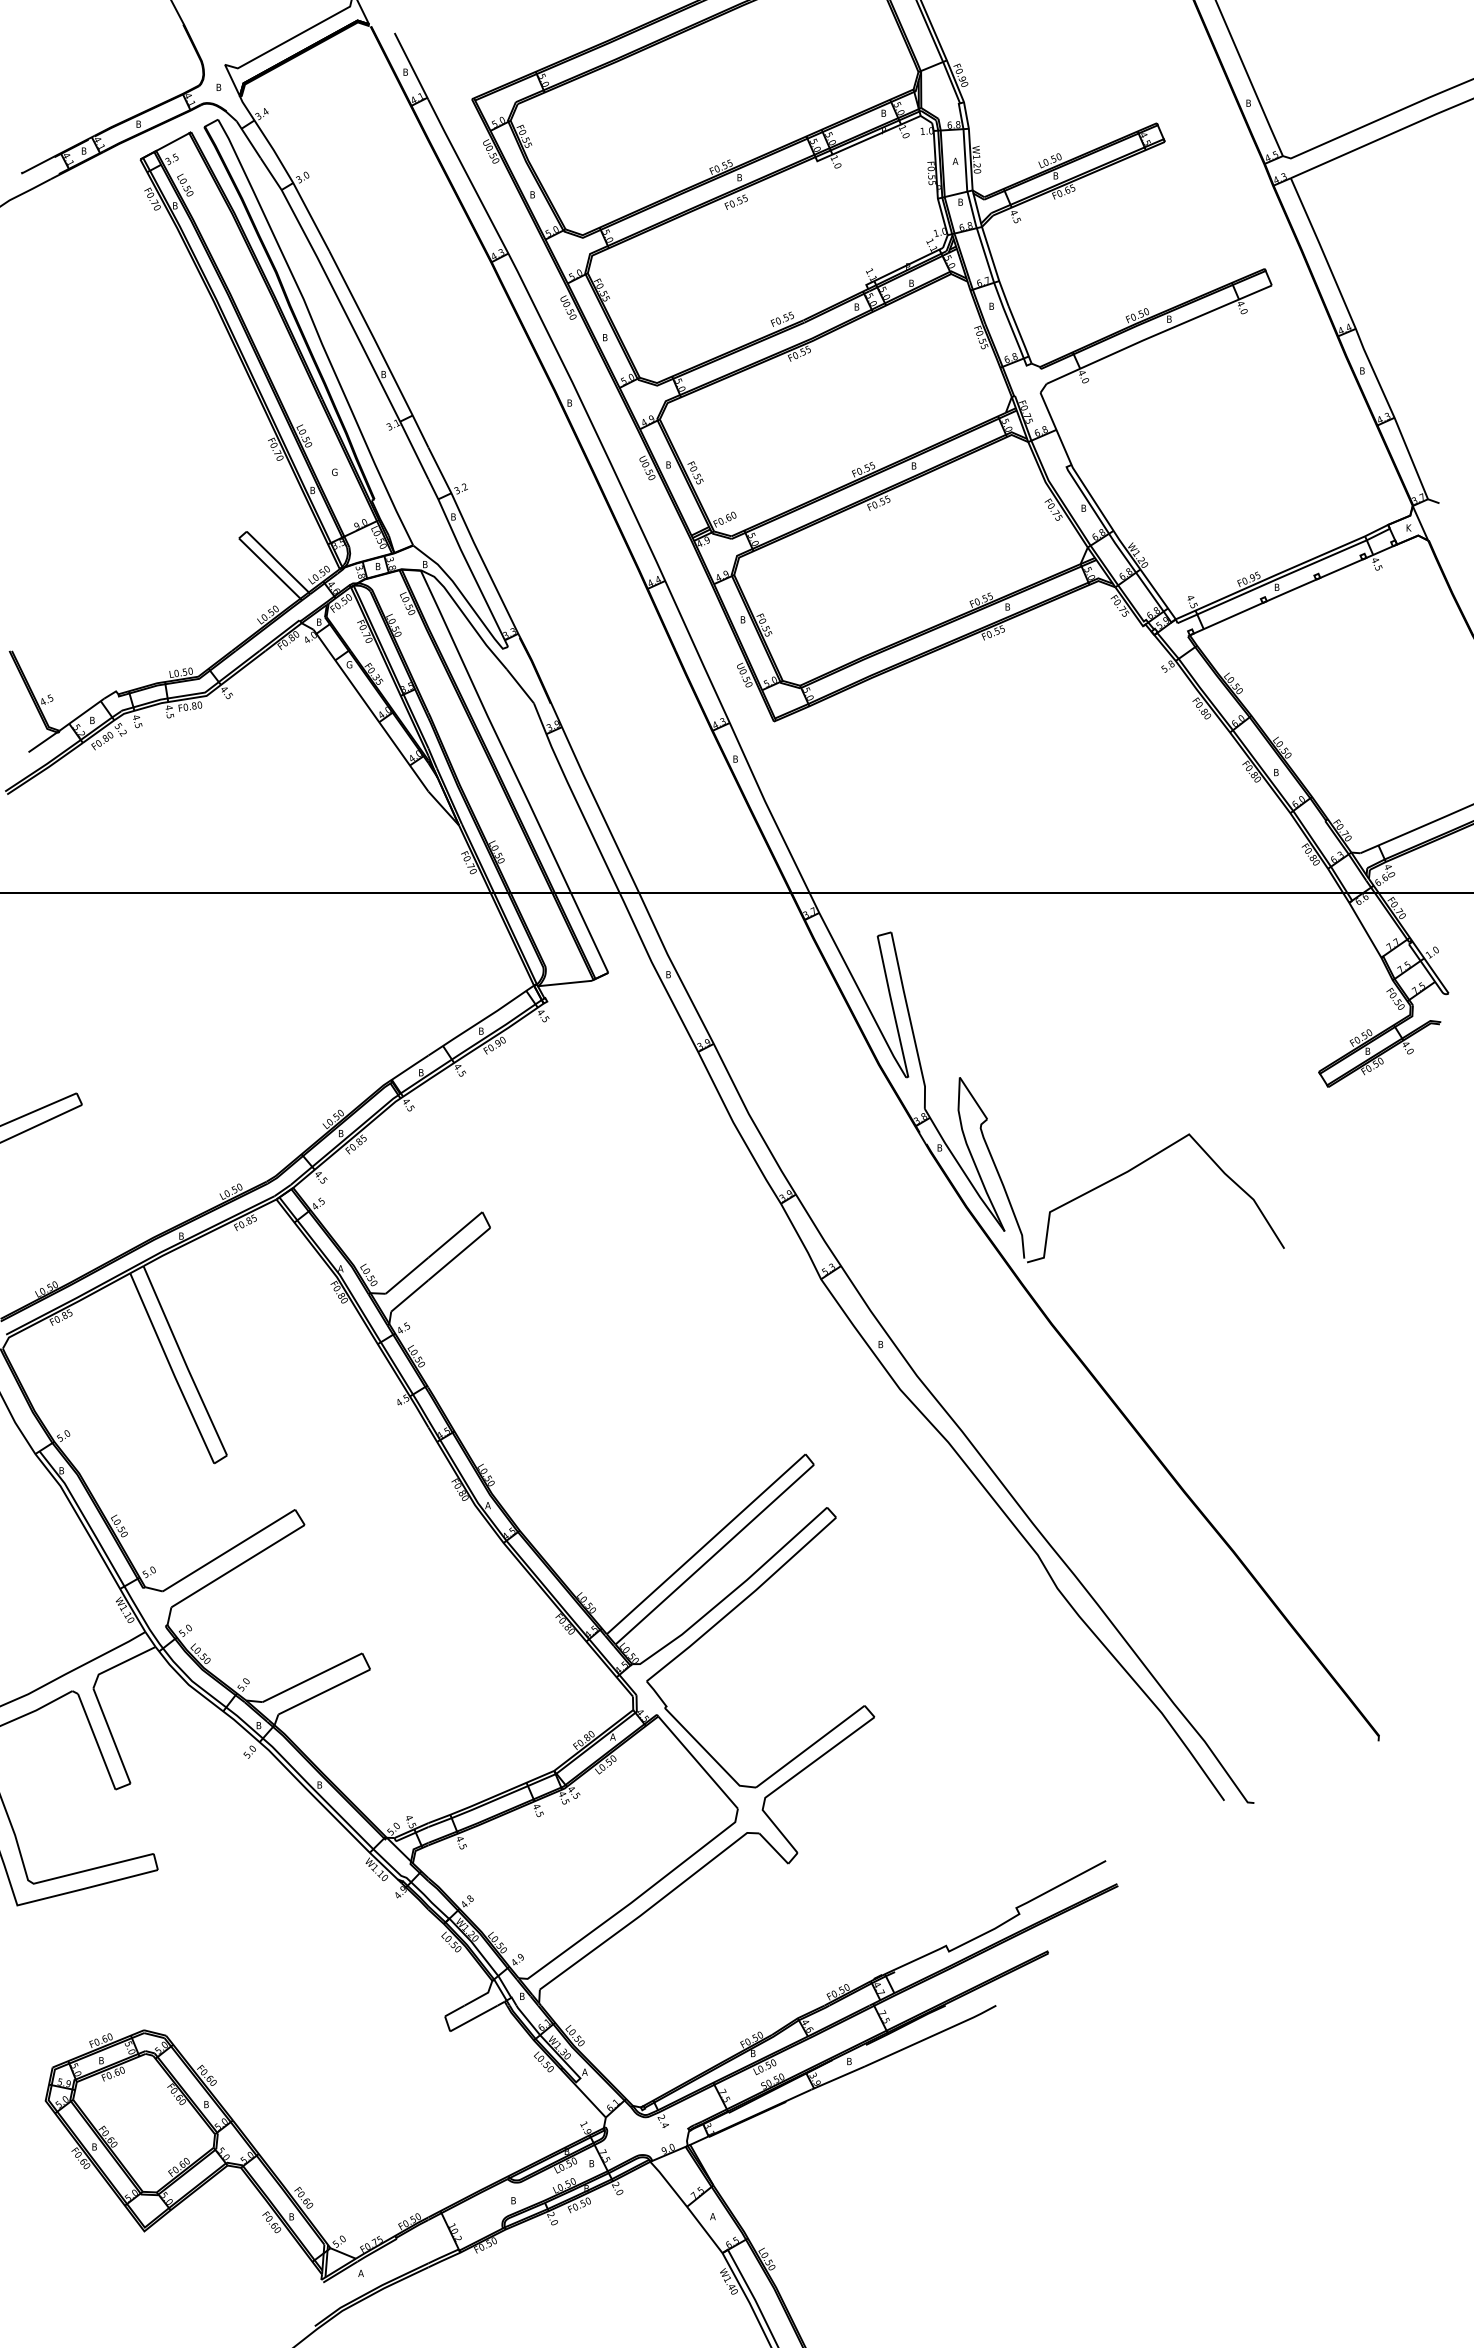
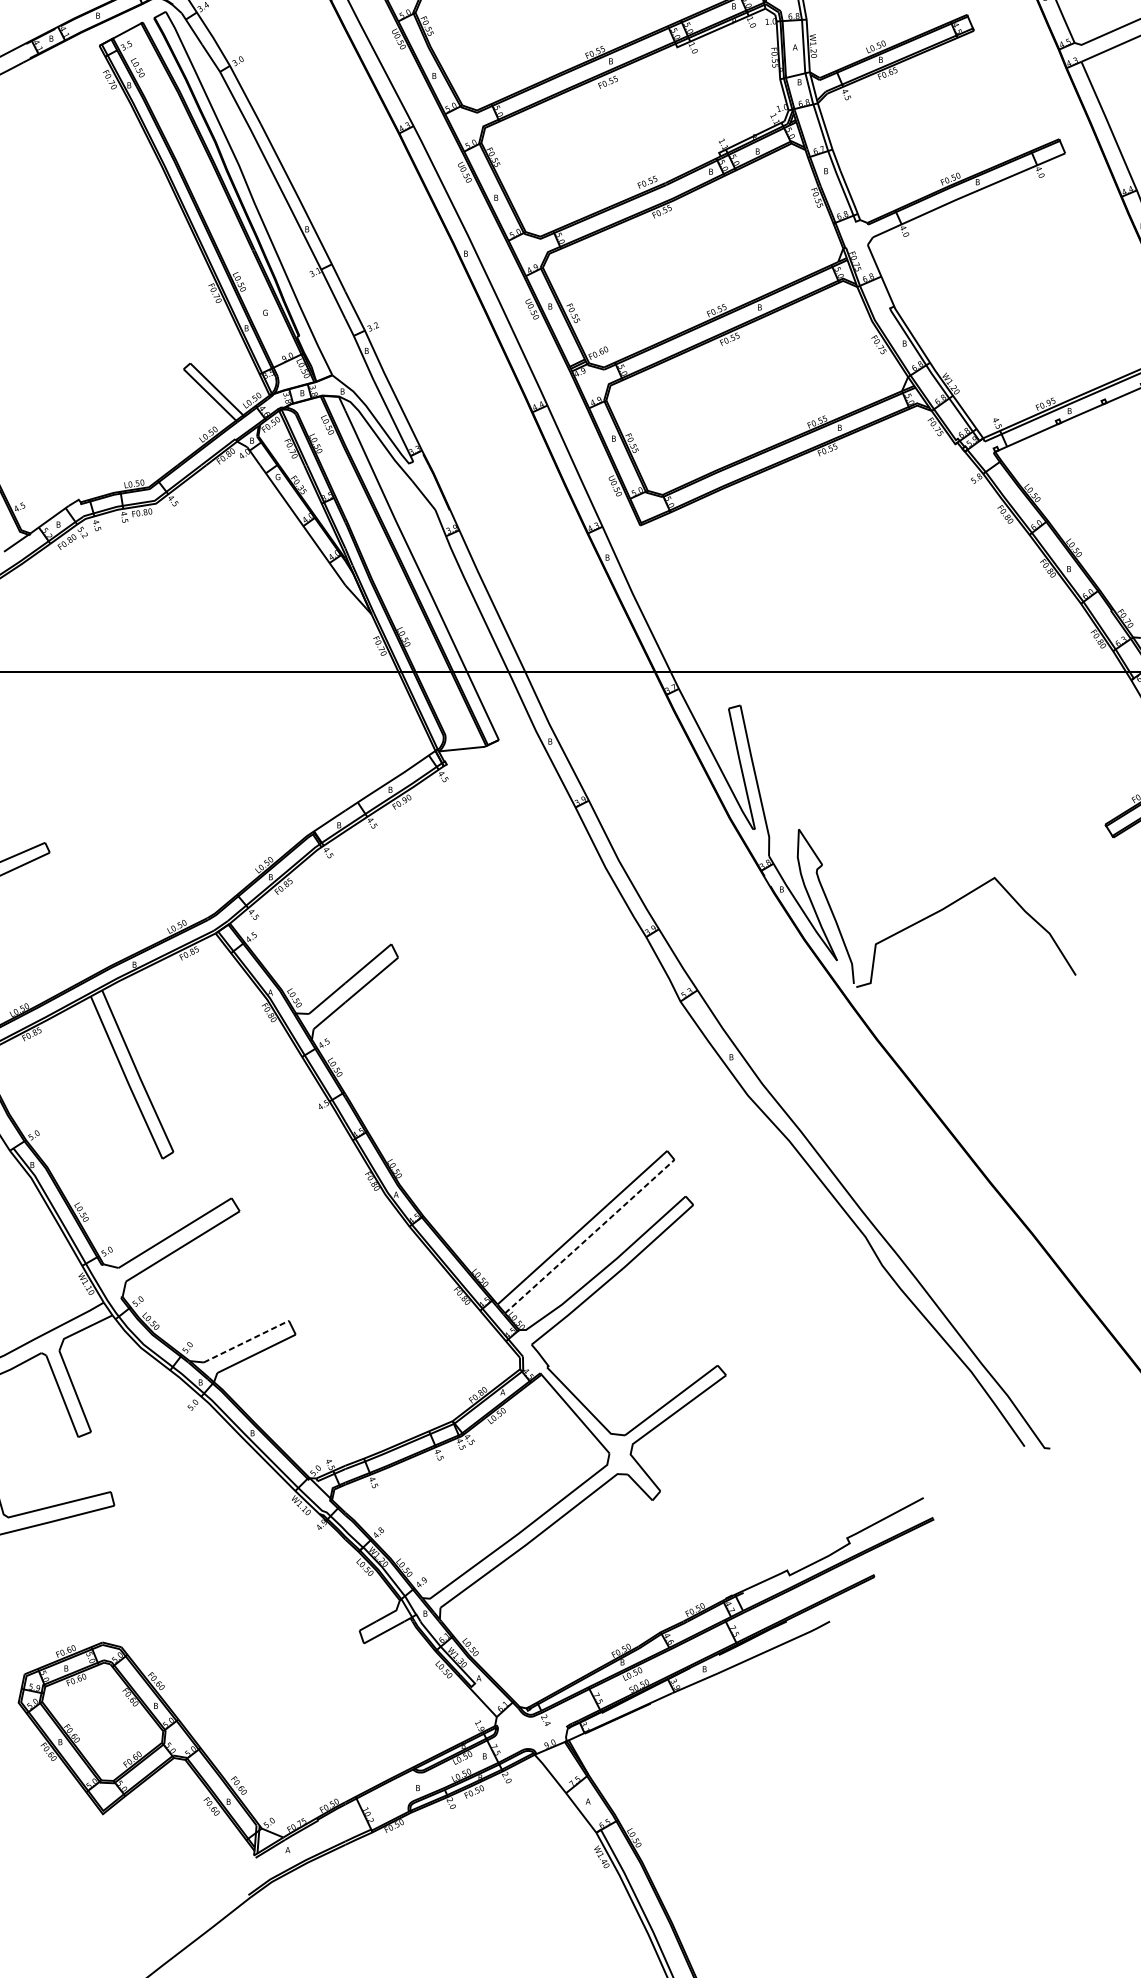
line: (714, 1555) -> (589, 1237), solid -> dashed
line: (312, 1677) -> (246, 1341), solid -> dashed

